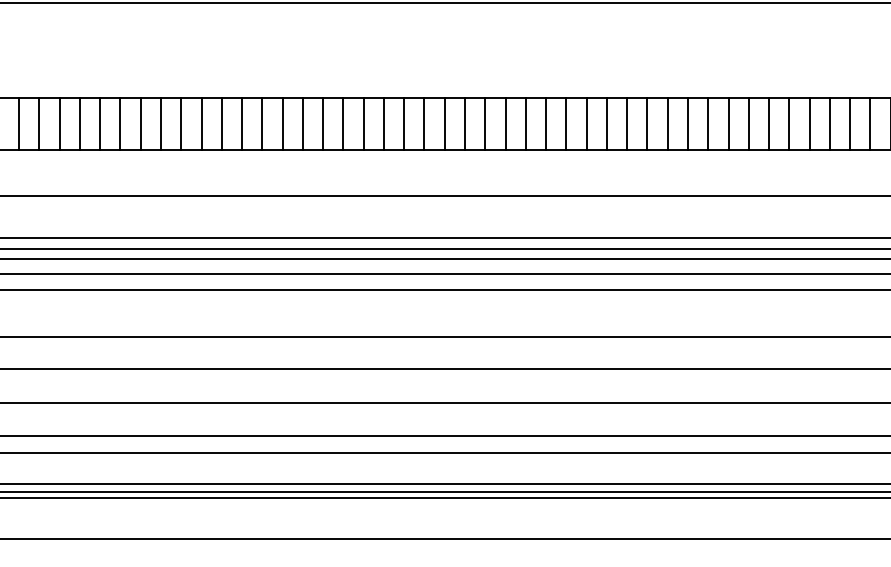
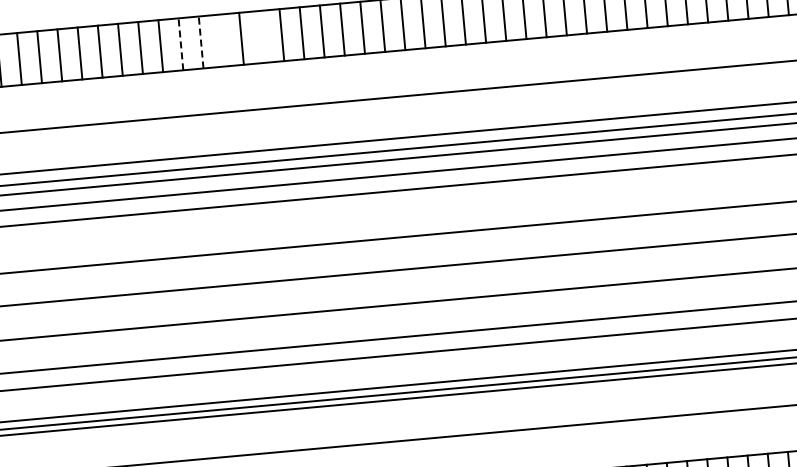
line: (181, 123) -> (181, 43), solid -> dashed
line: (201, 123) -> (201, 41), solid -> dashed
line: (221, 124) -> (221, 40), removed
line: (262, 124) -> (261, 37), removed

